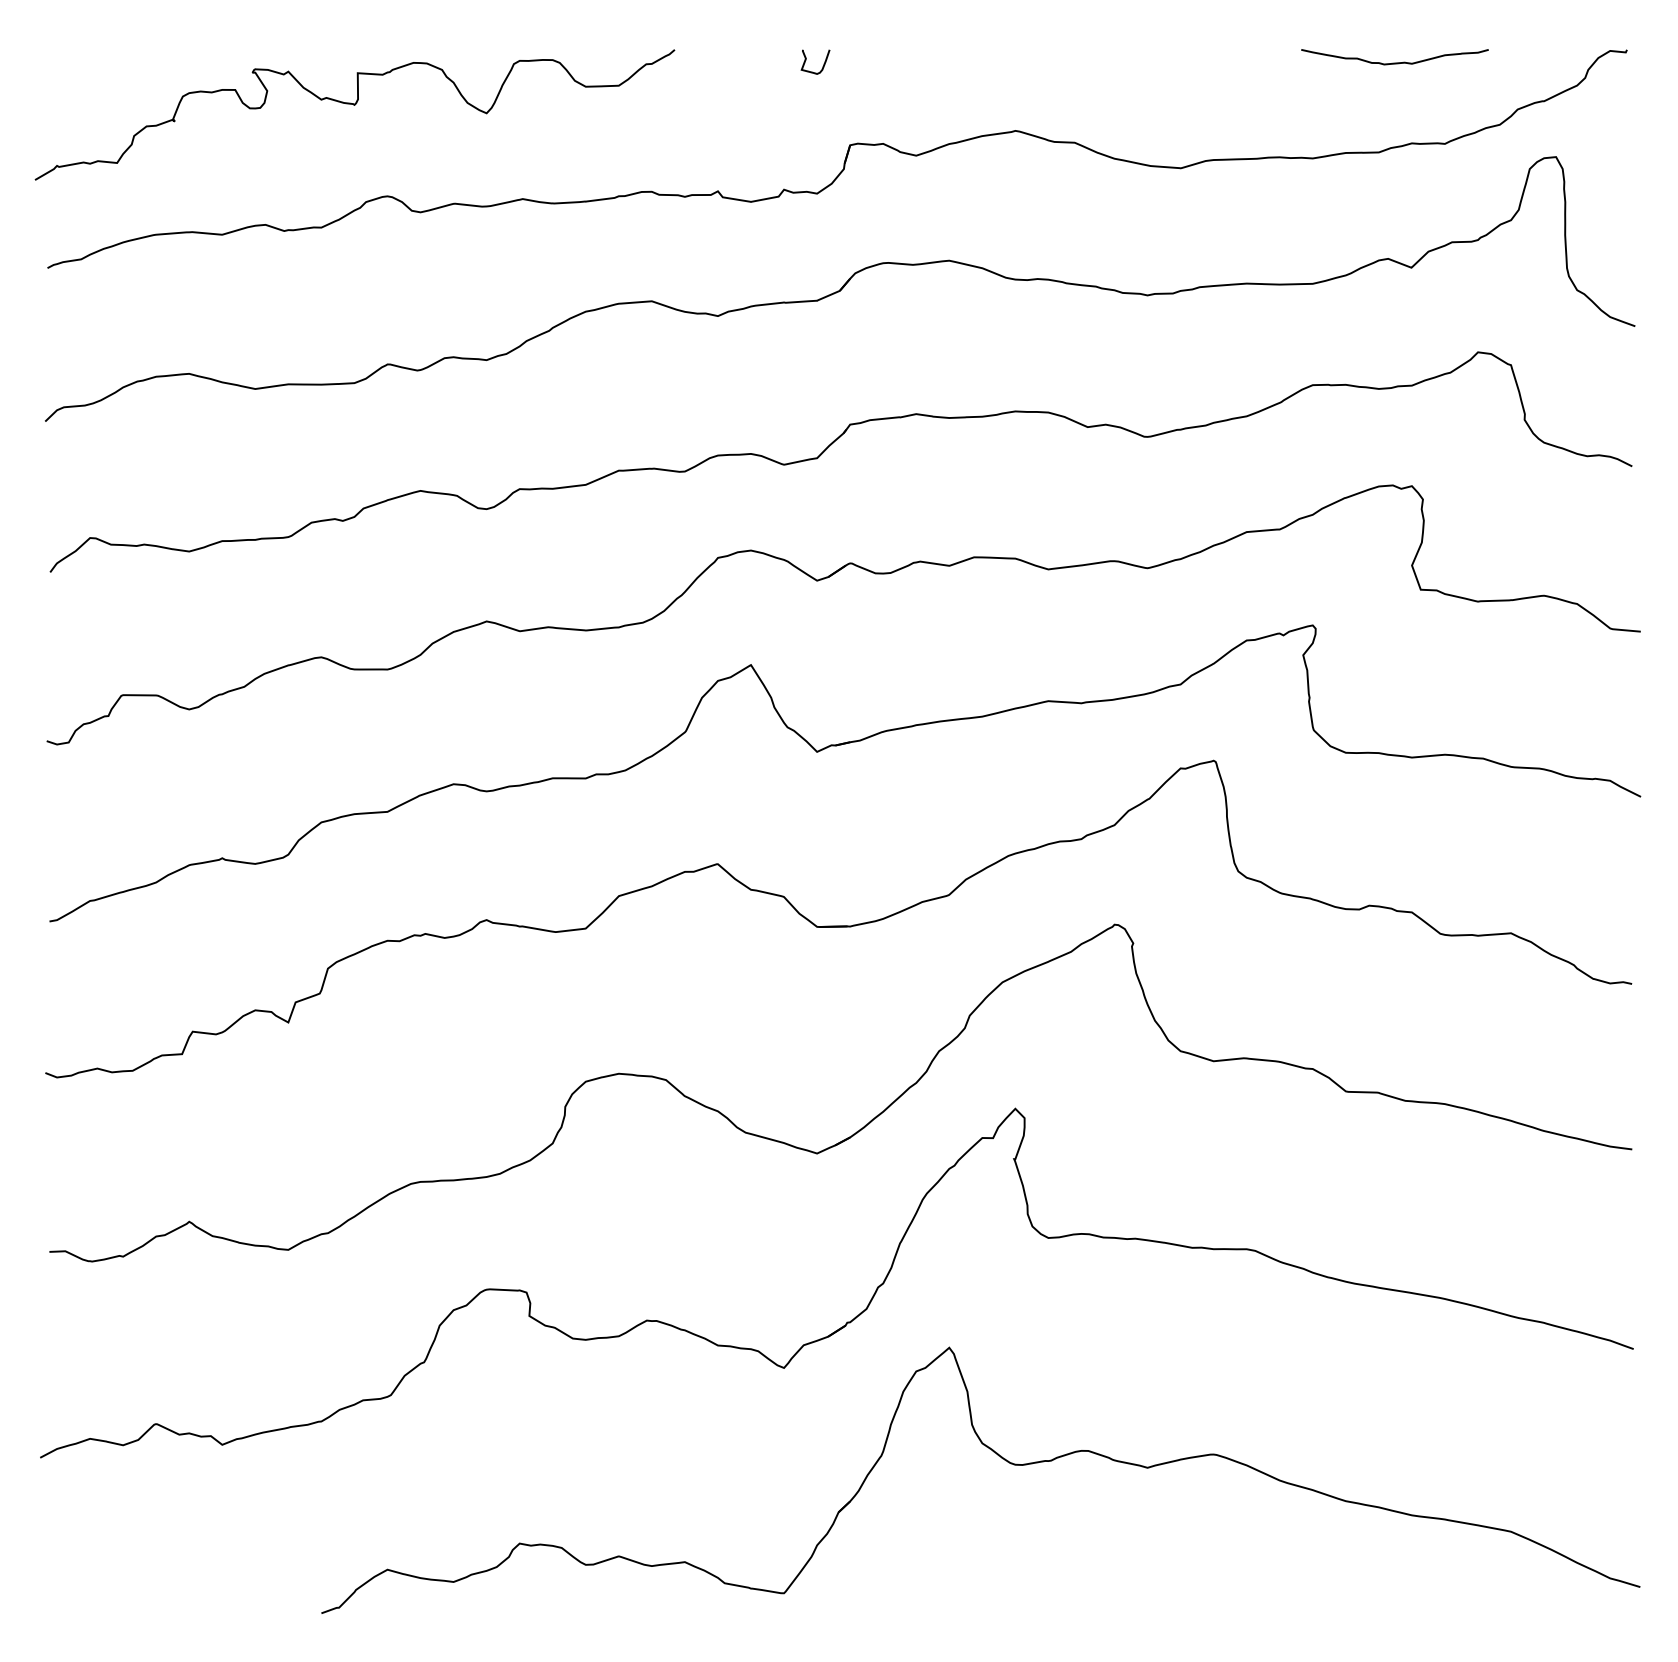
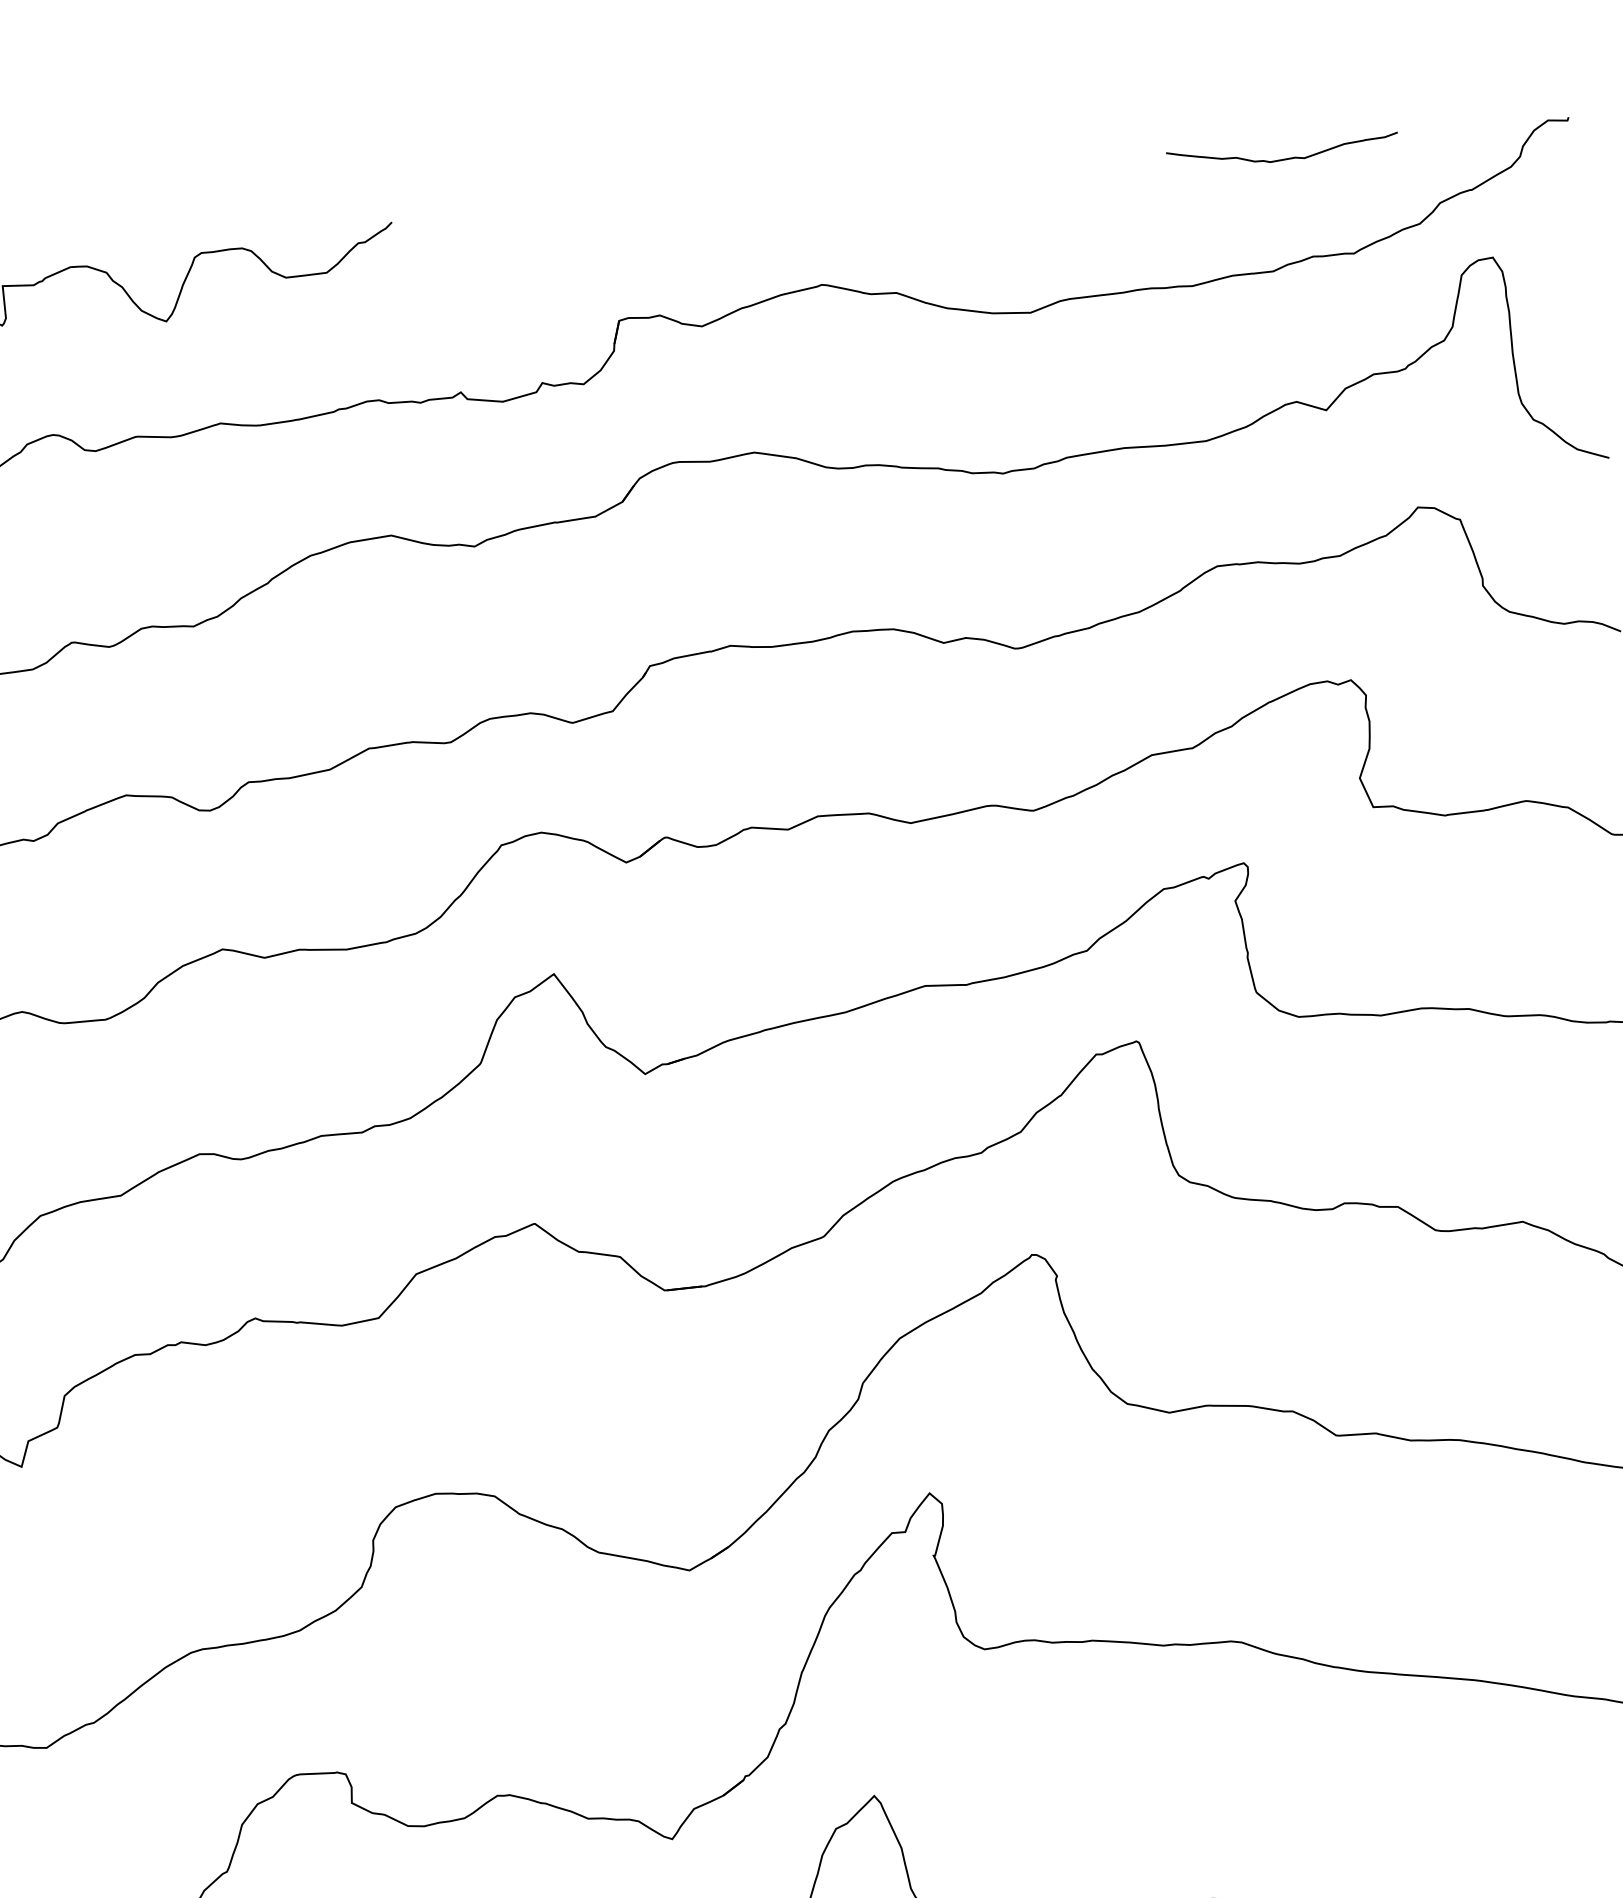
curve: (823, 63) -> (577, 222), removed

